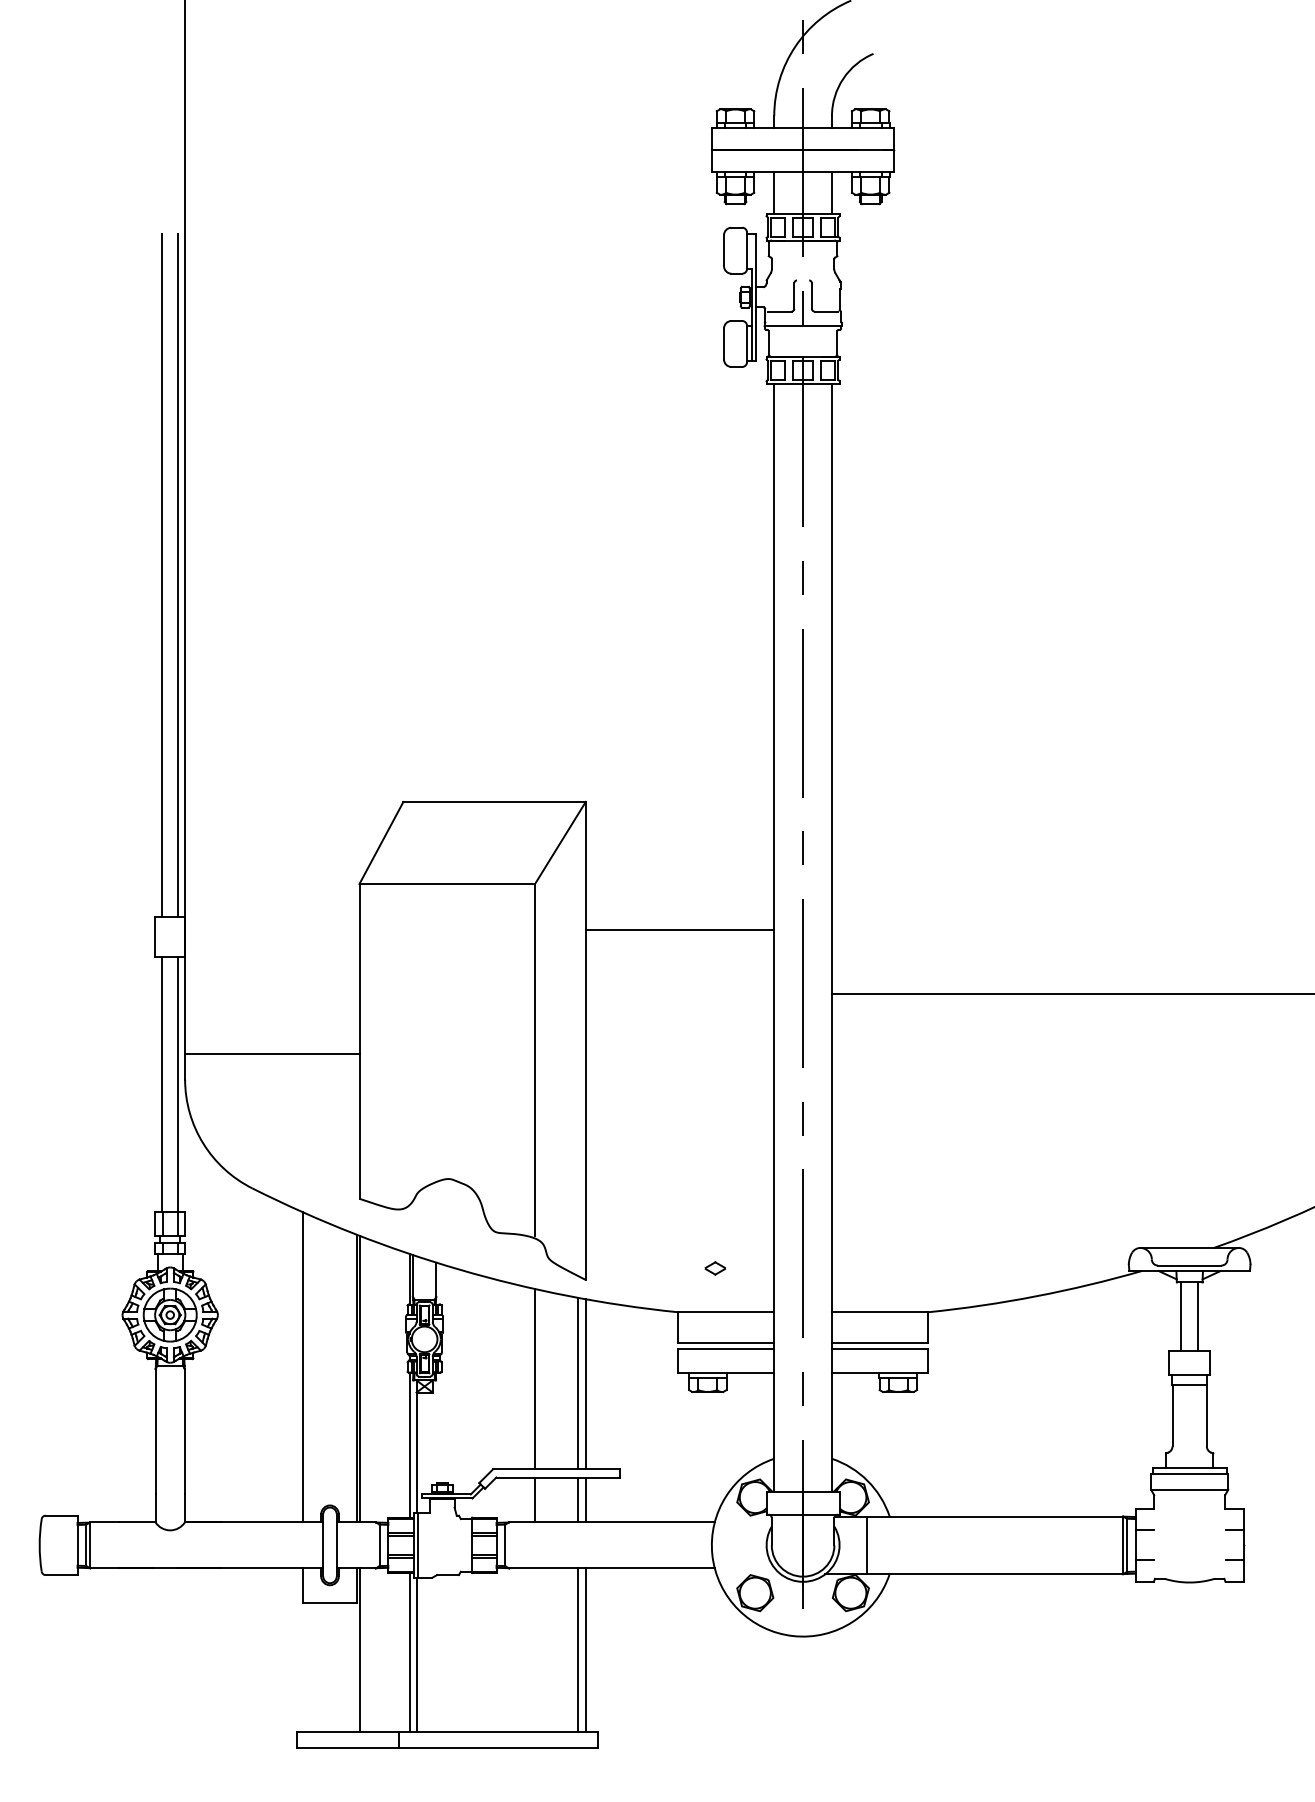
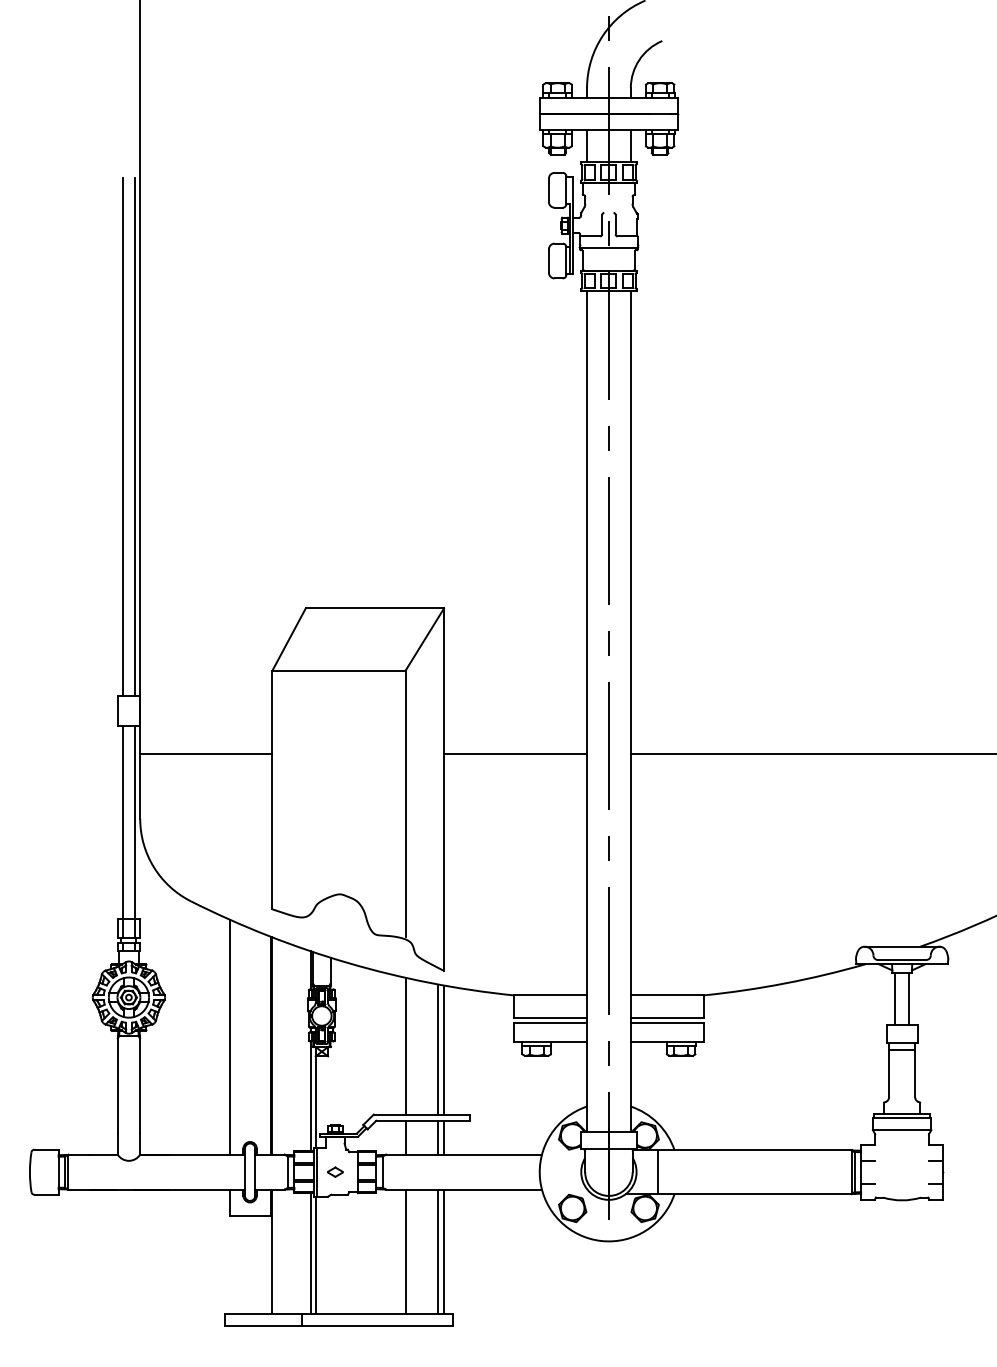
line: (679, 930) -> (515, 753), moved
line: (272, 1053) -> (206, 753), moved
part: (715, 1267) -> (335, 1171), moved
line: (534, 1649) -> (405, 1251), added

